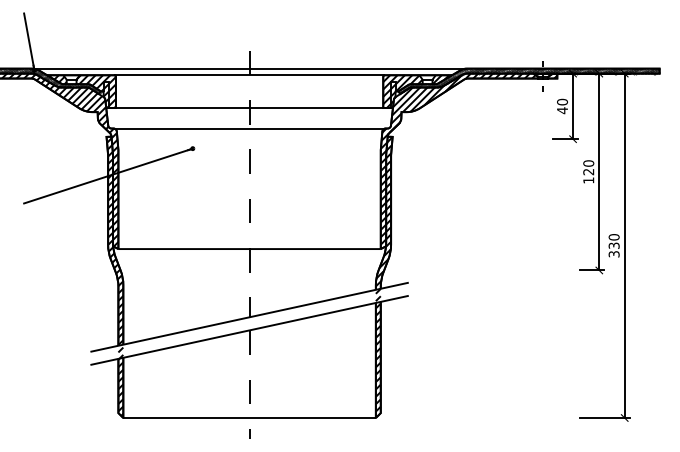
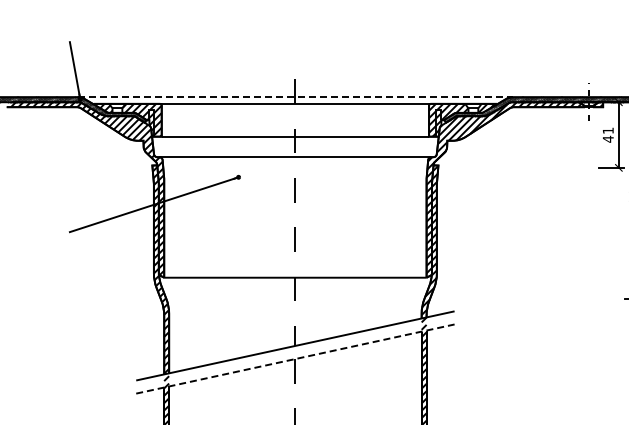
line: (250, 68) -> (296, 97), solid -> dashed
text: (562, 101) -> (608, 130), 40 -> 41
line: (249, 330) -> (295, 359), solid -> dashed

